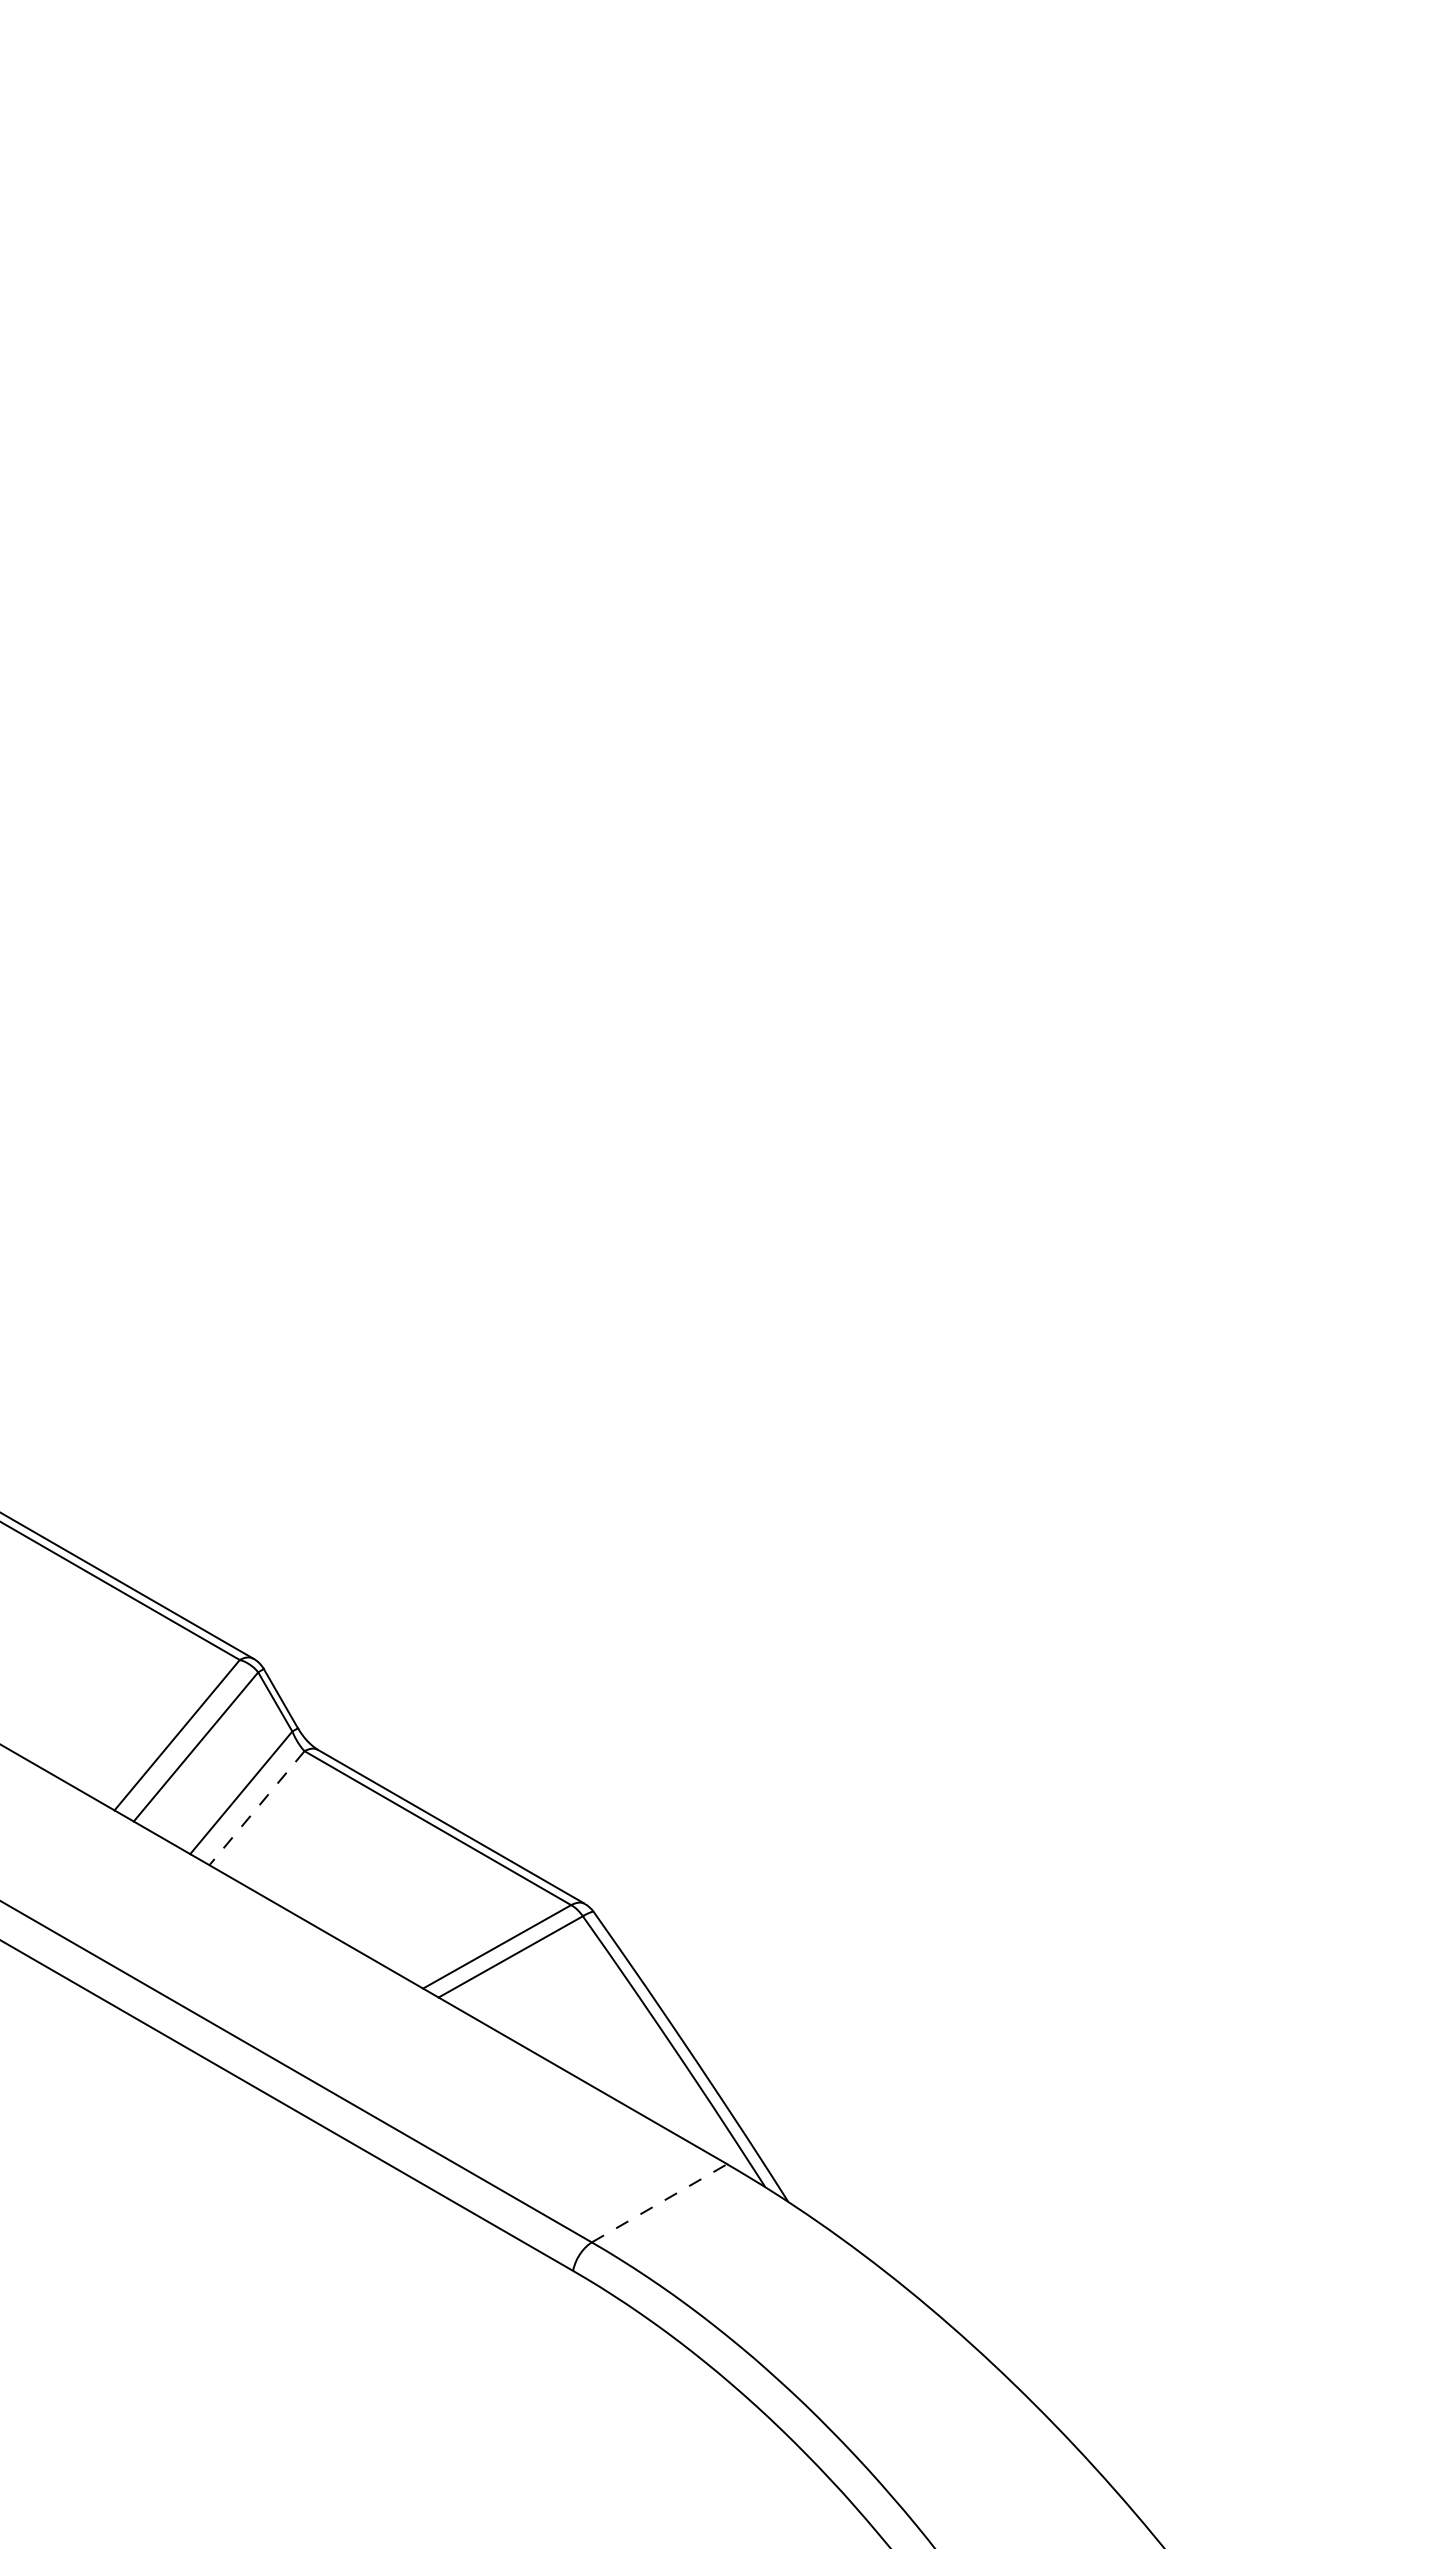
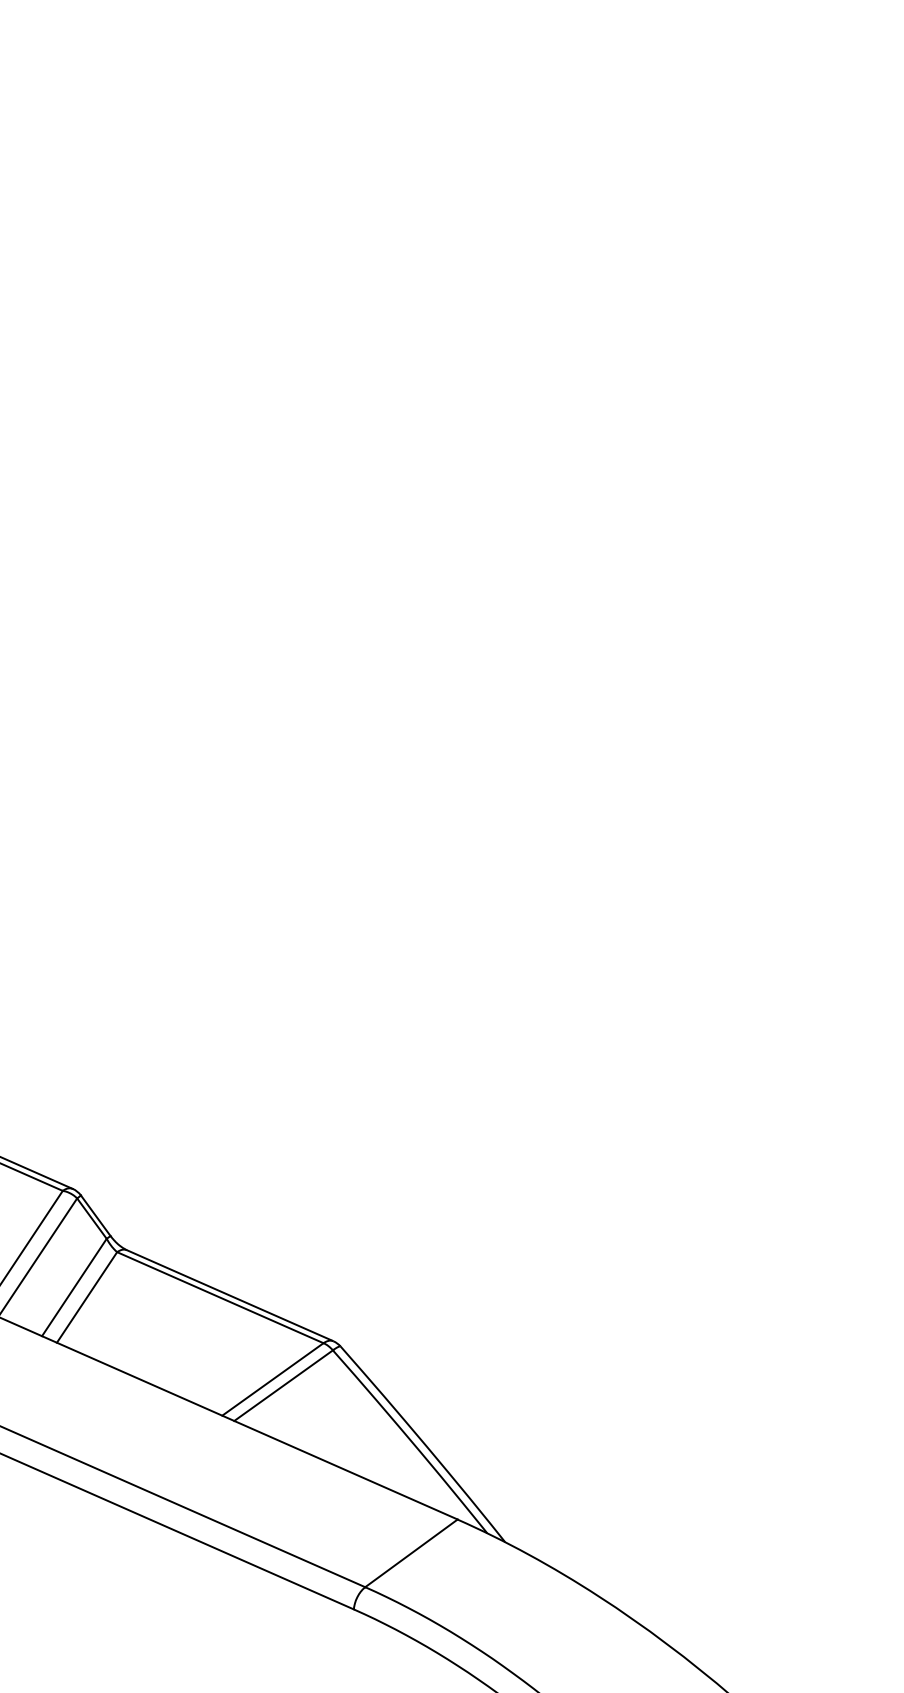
line: (256, 1808) -> (86, 1297), dashed -> solid
line: (659, 2203) -> (411, 1553), dashed -> solid

